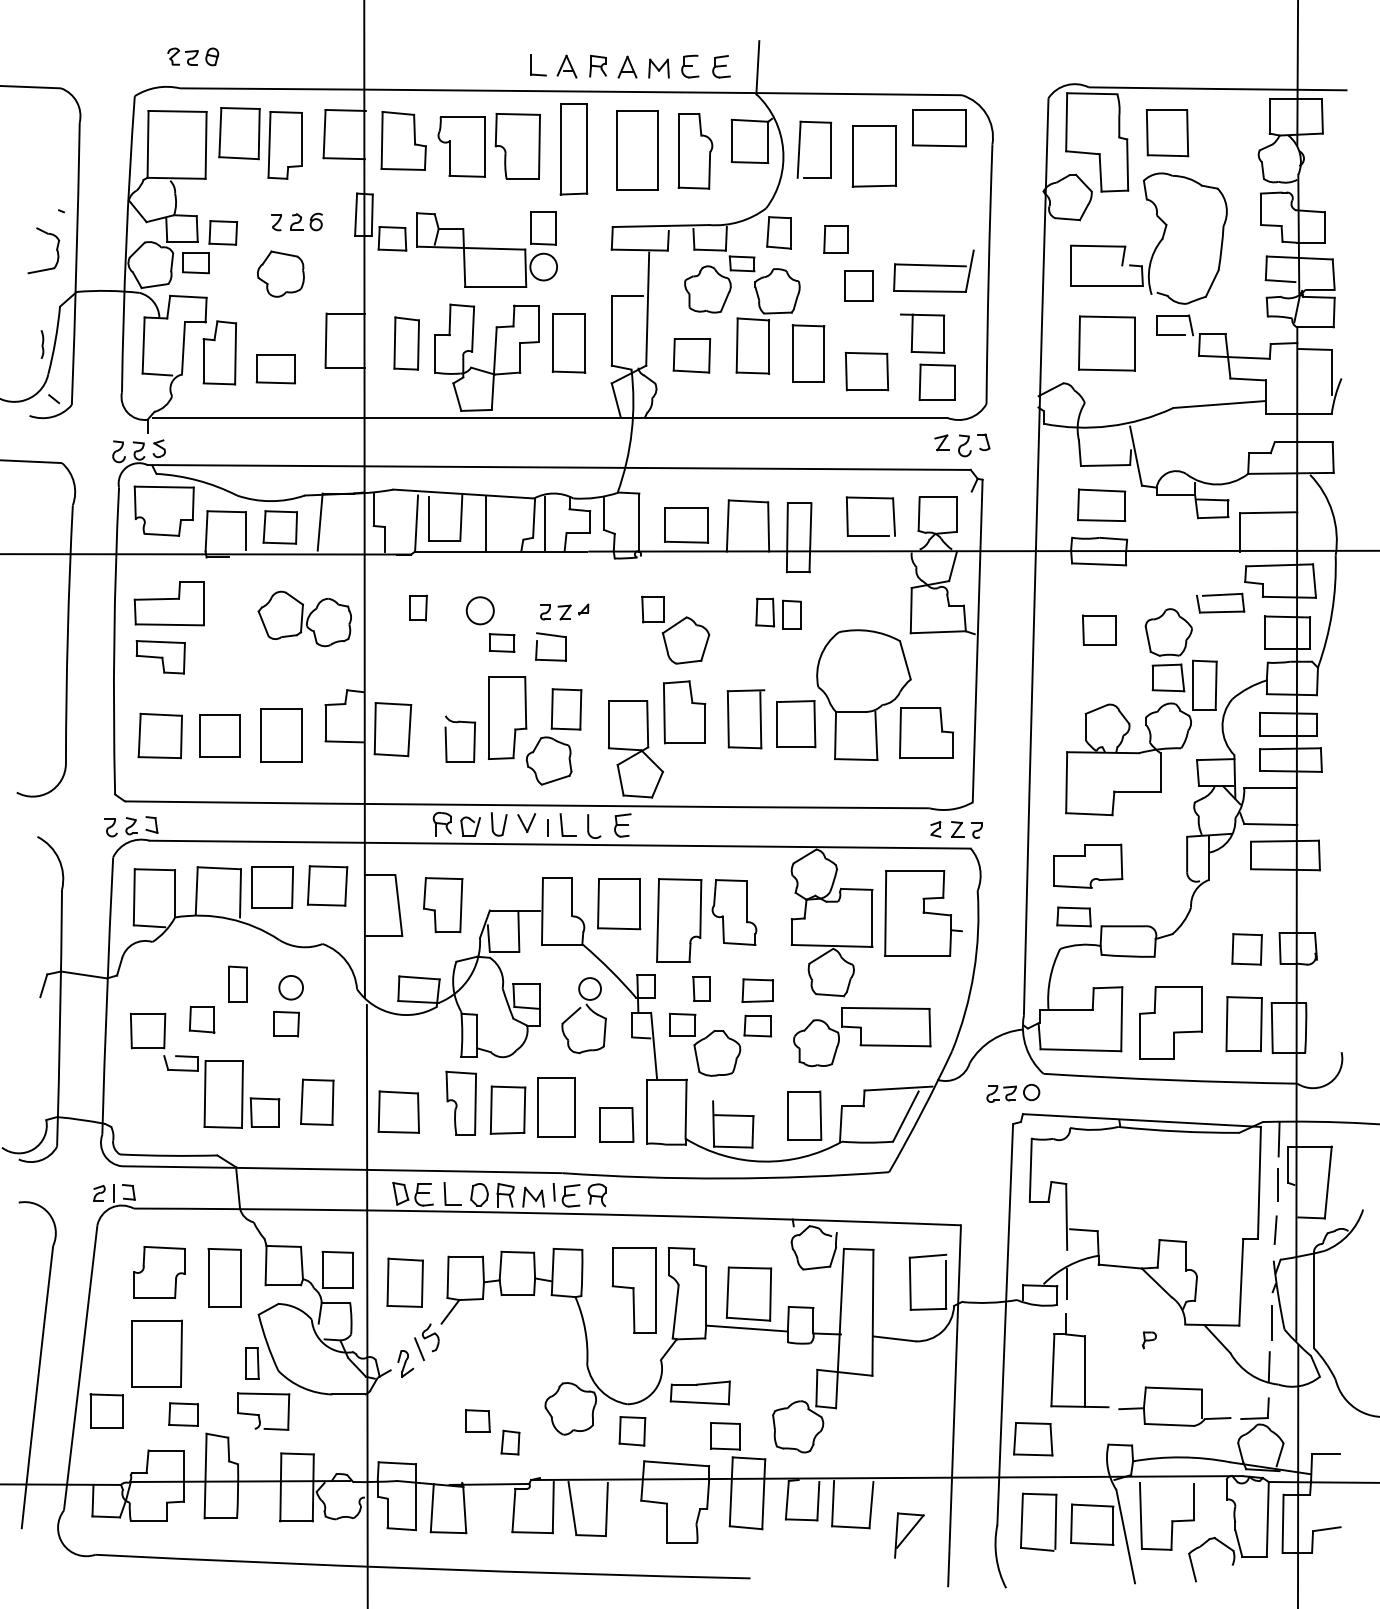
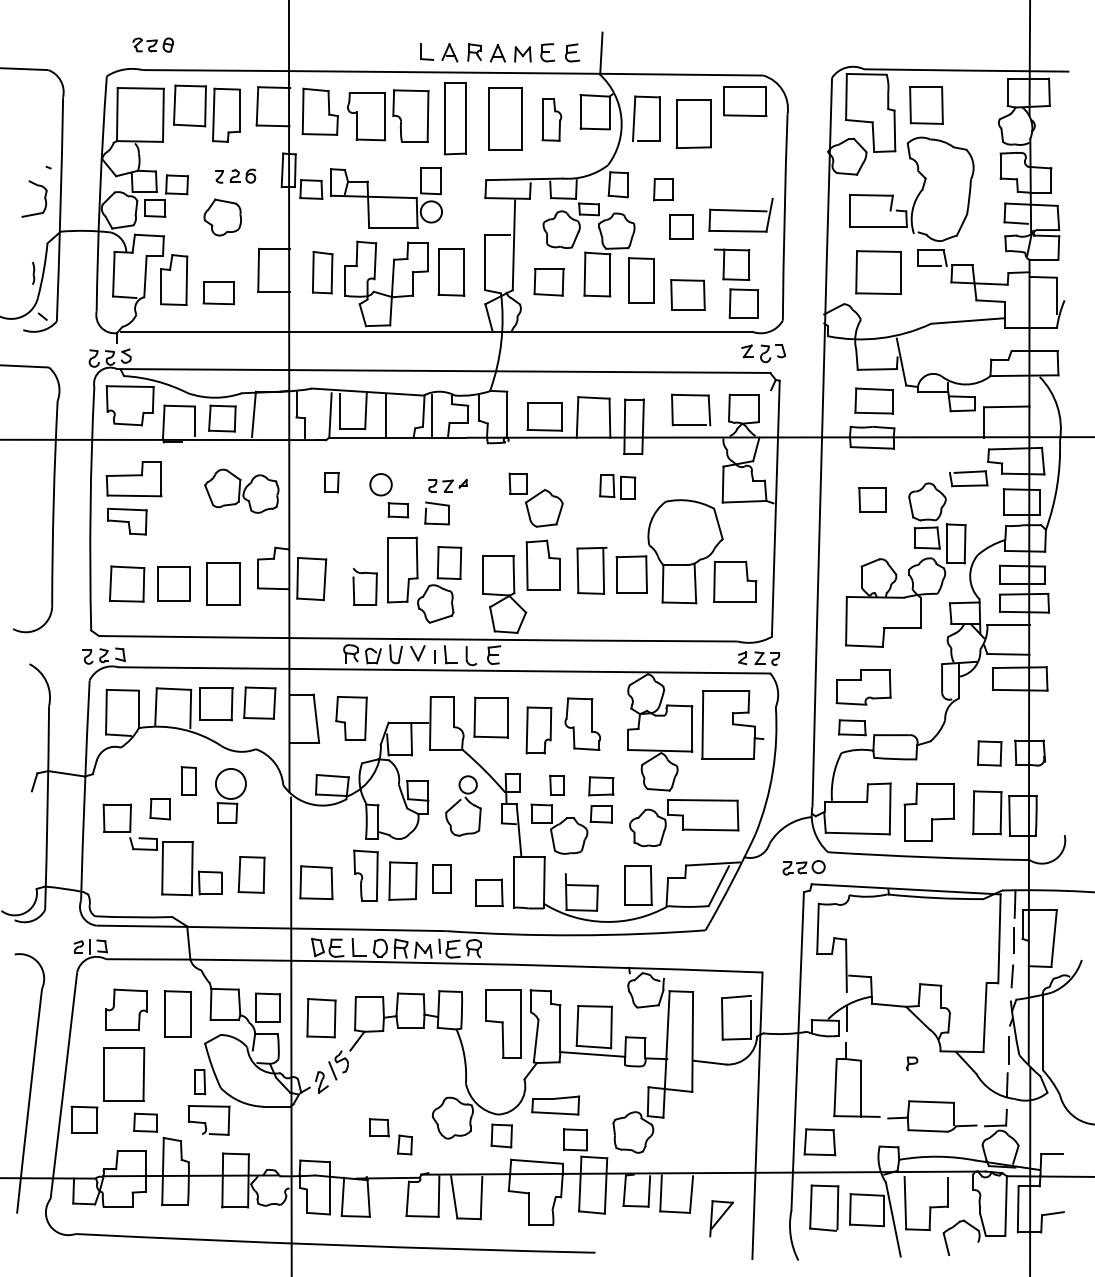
part: (695, 150) -> (551, 119), size x0.7
part: (678, 920) -> (538, 730), size x0.7
circle: (290, 987) -> (230, 783), size x1.6
part: (556, 1106) -> (441, 878), size x0.6

